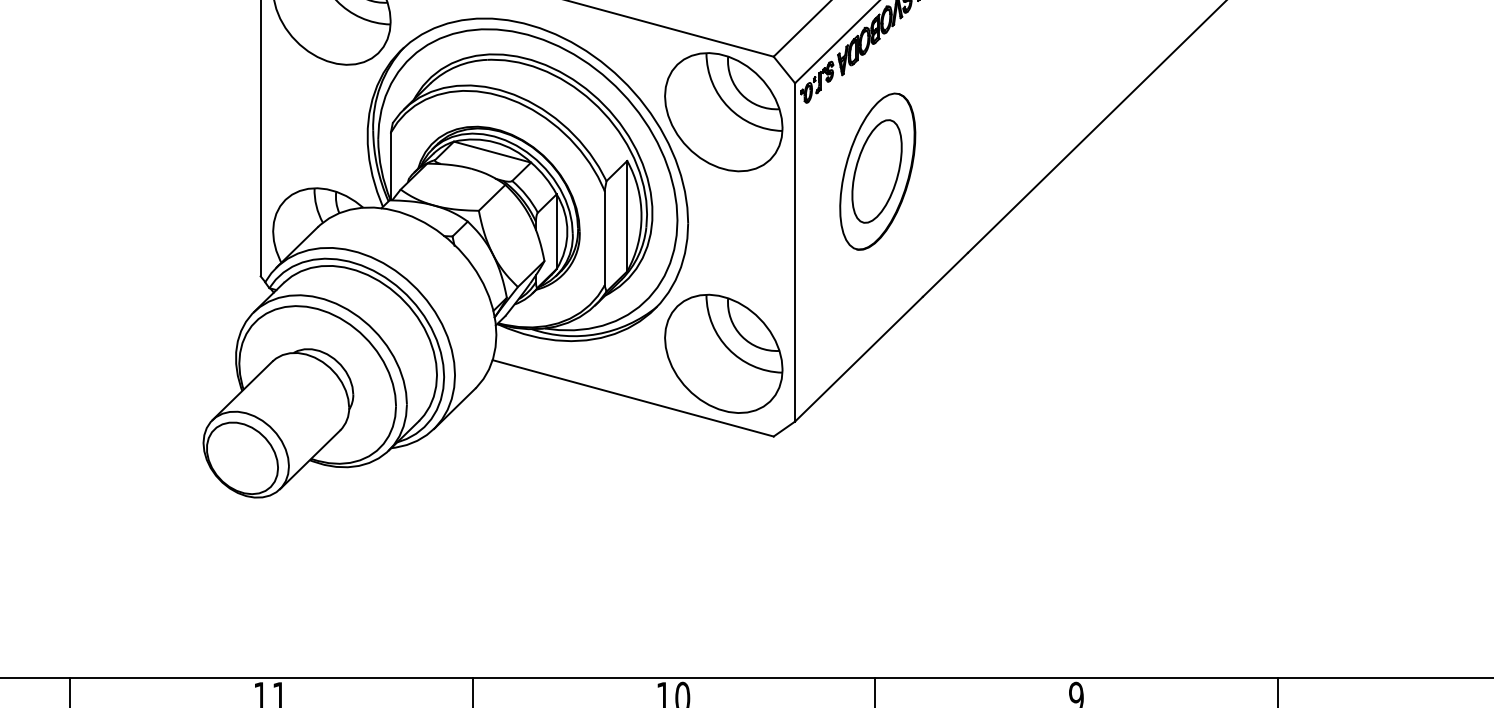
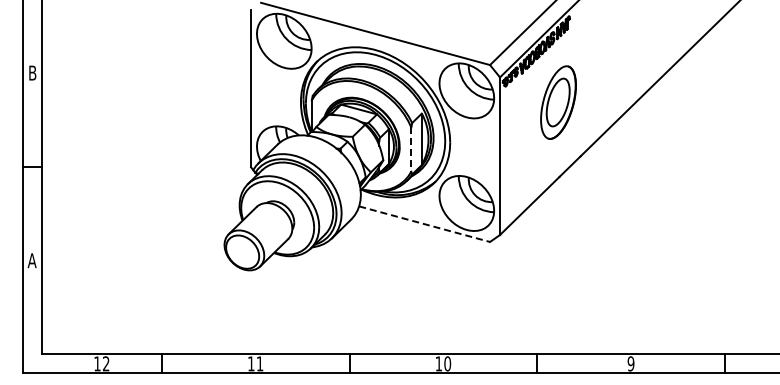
part: (877, 171) -> (558, 102), moved
line: (605, 240) -> (411, 150), solid -> dashed
line: (632, 399) -> (424, 224), solid -> dashed

